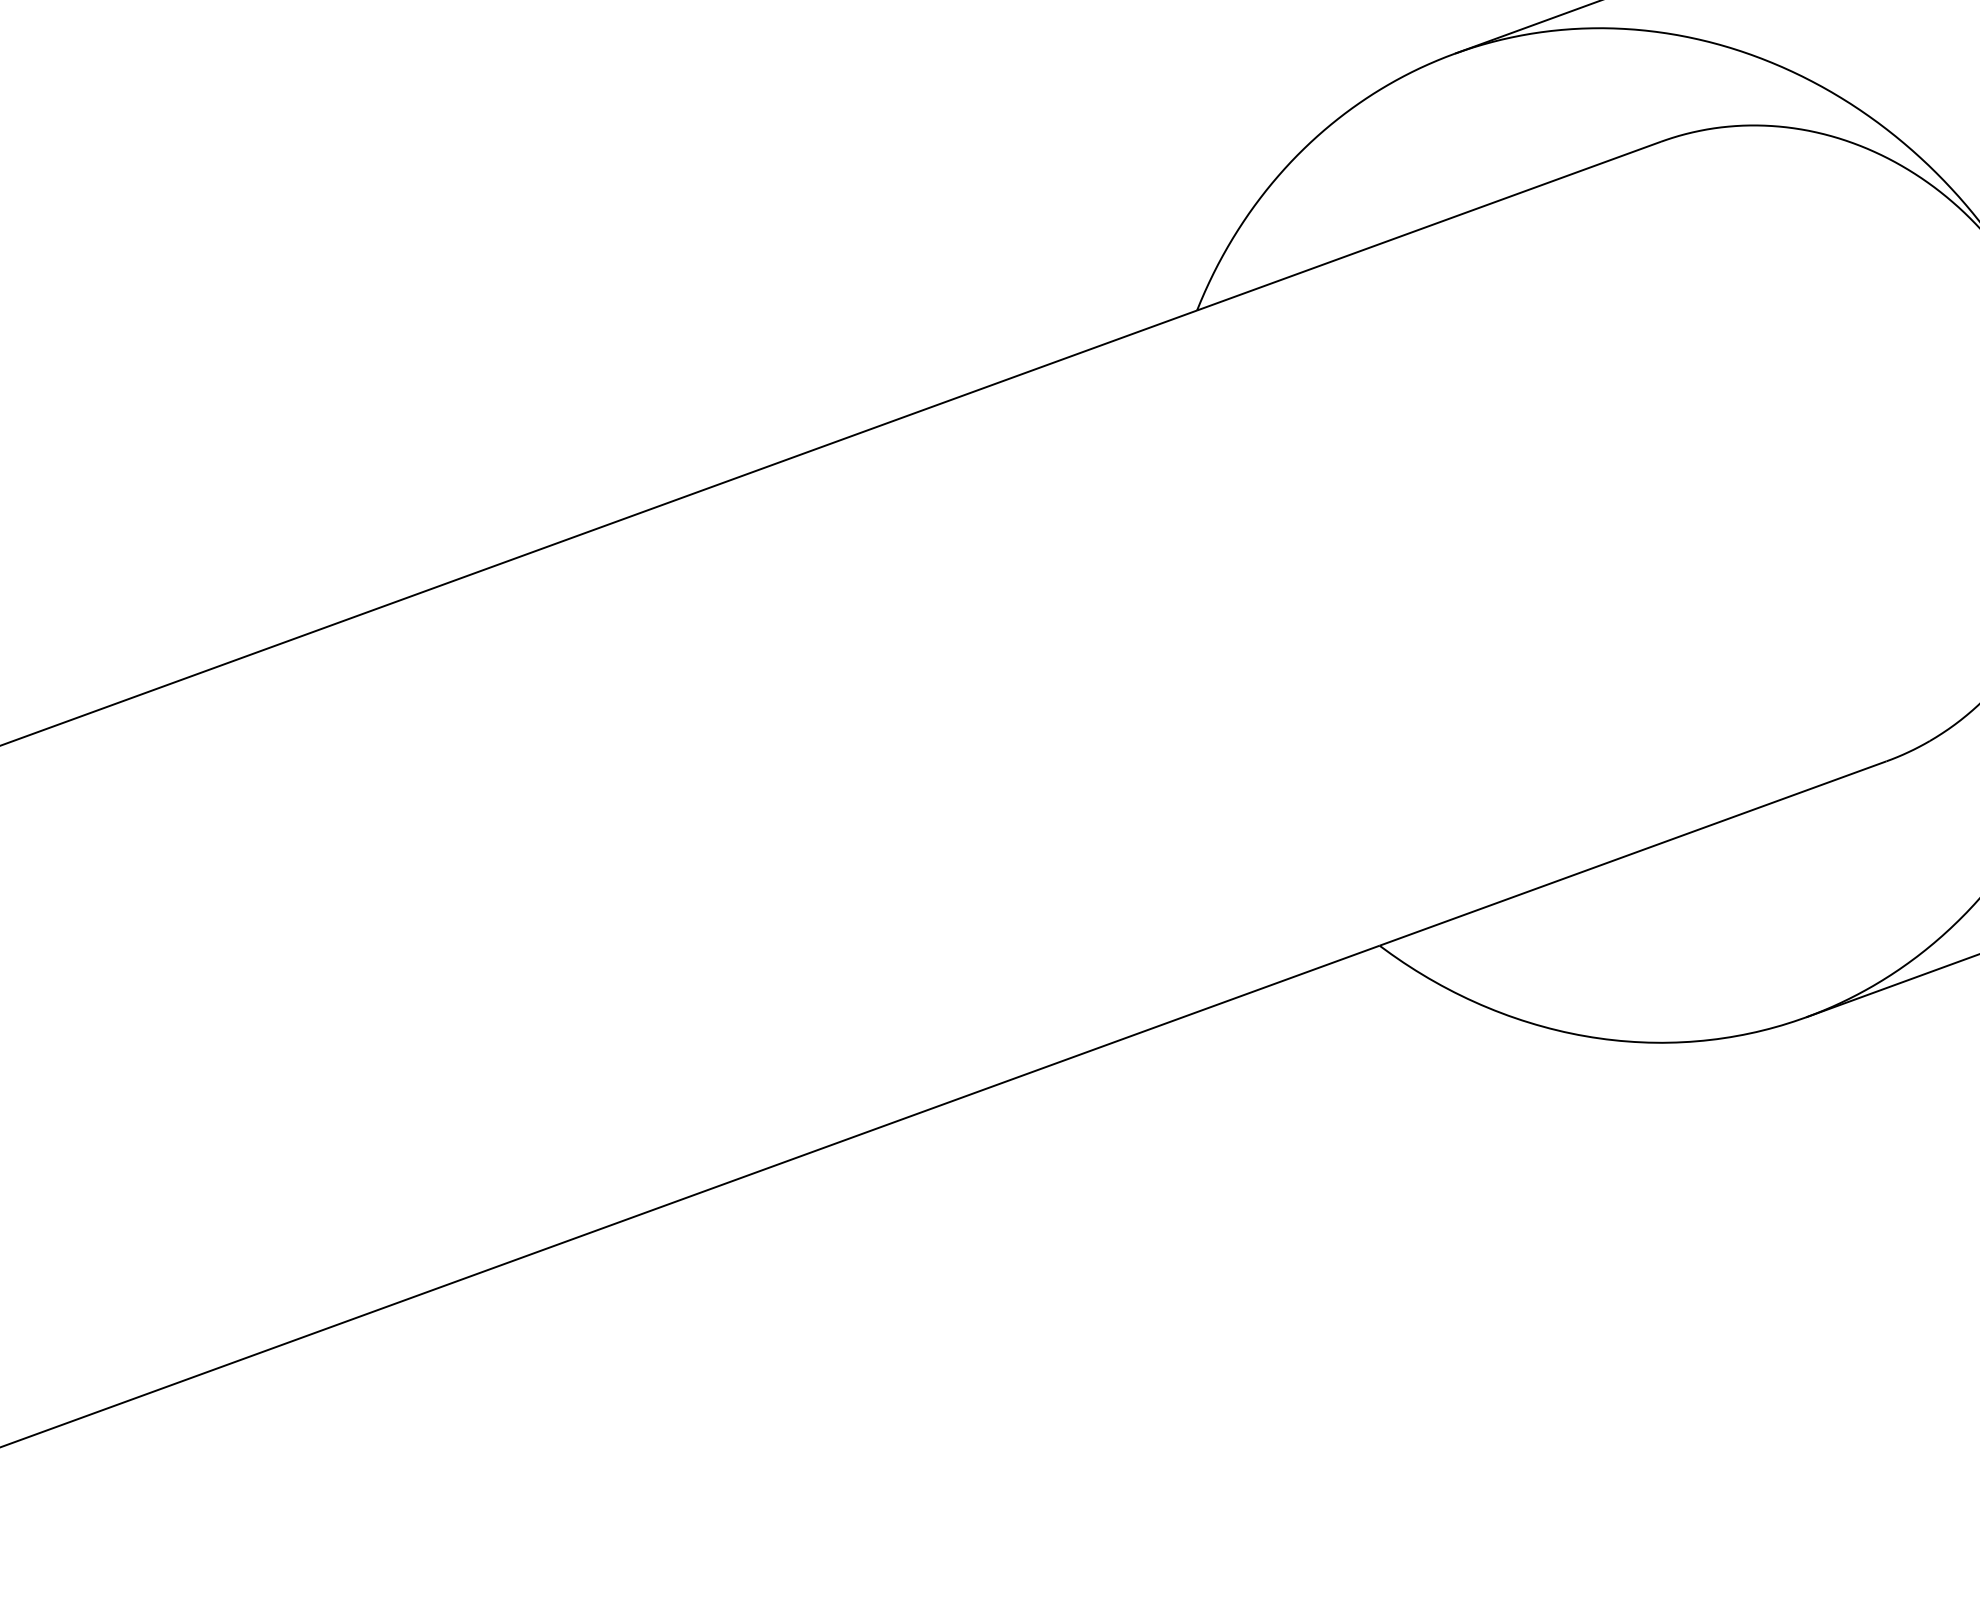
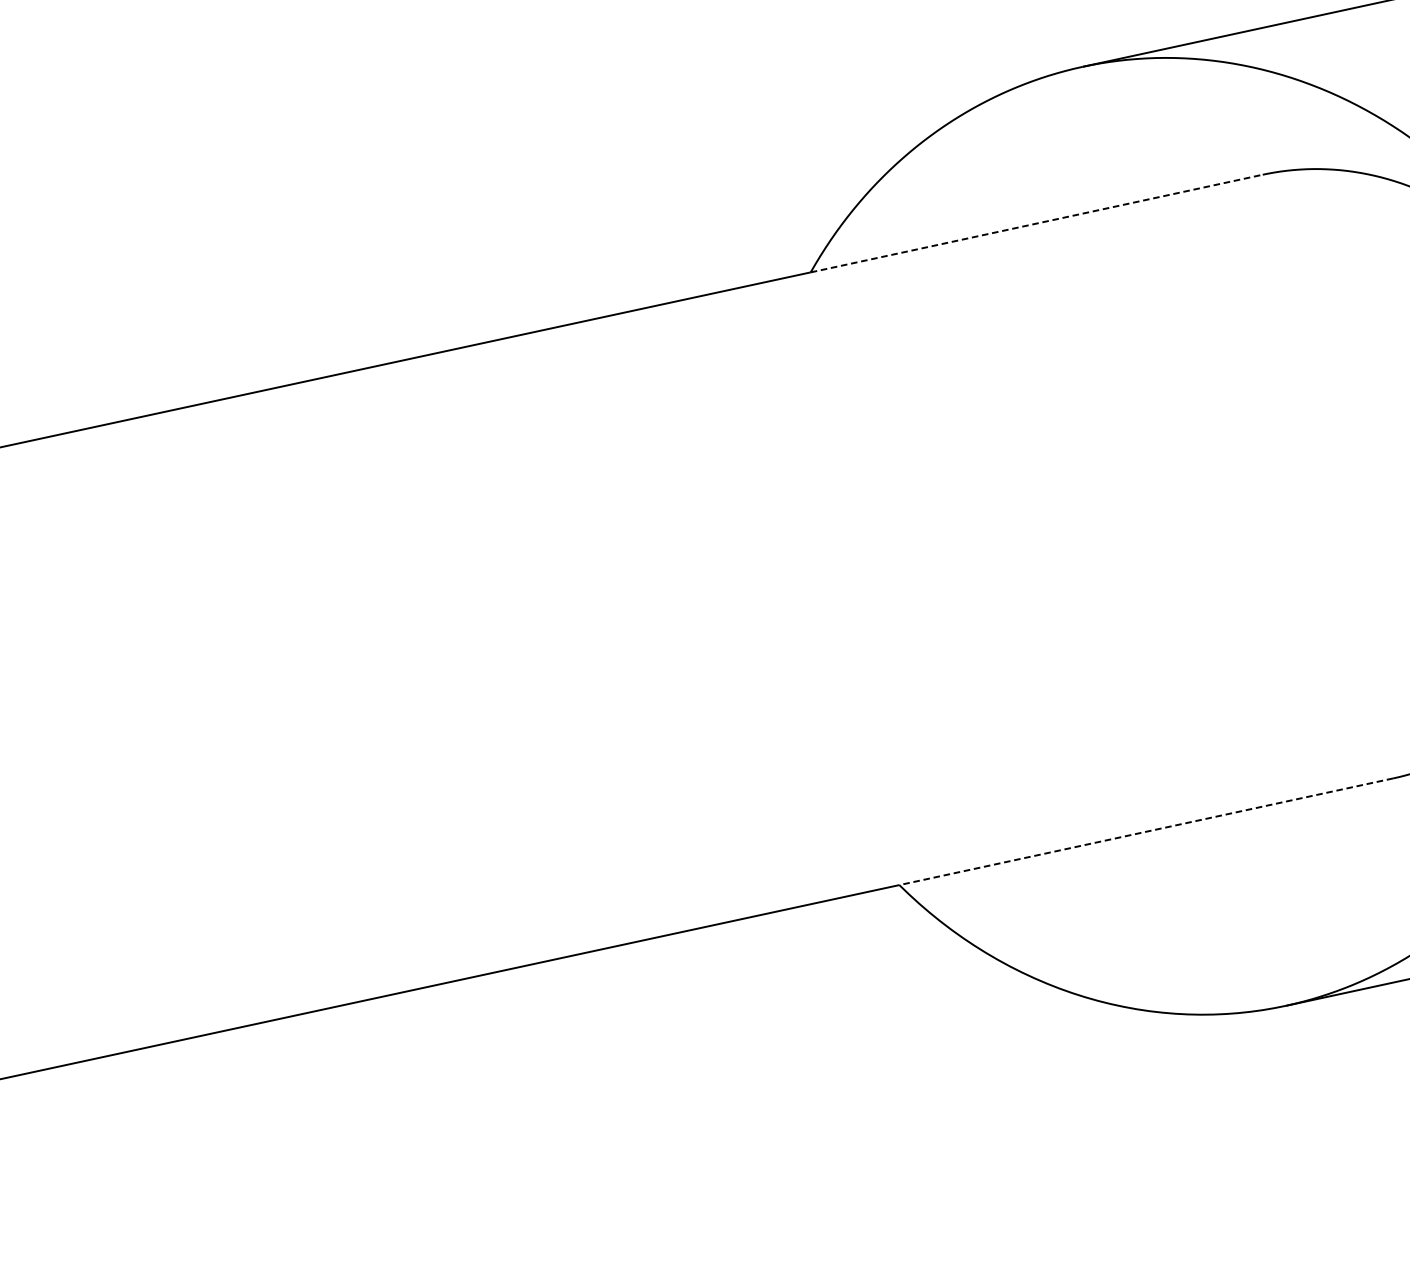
line: (1429, 226) -> (1037, 223), solid -> dashed
line: (1633, 853) -> (1146, 831), solid -> dashed

